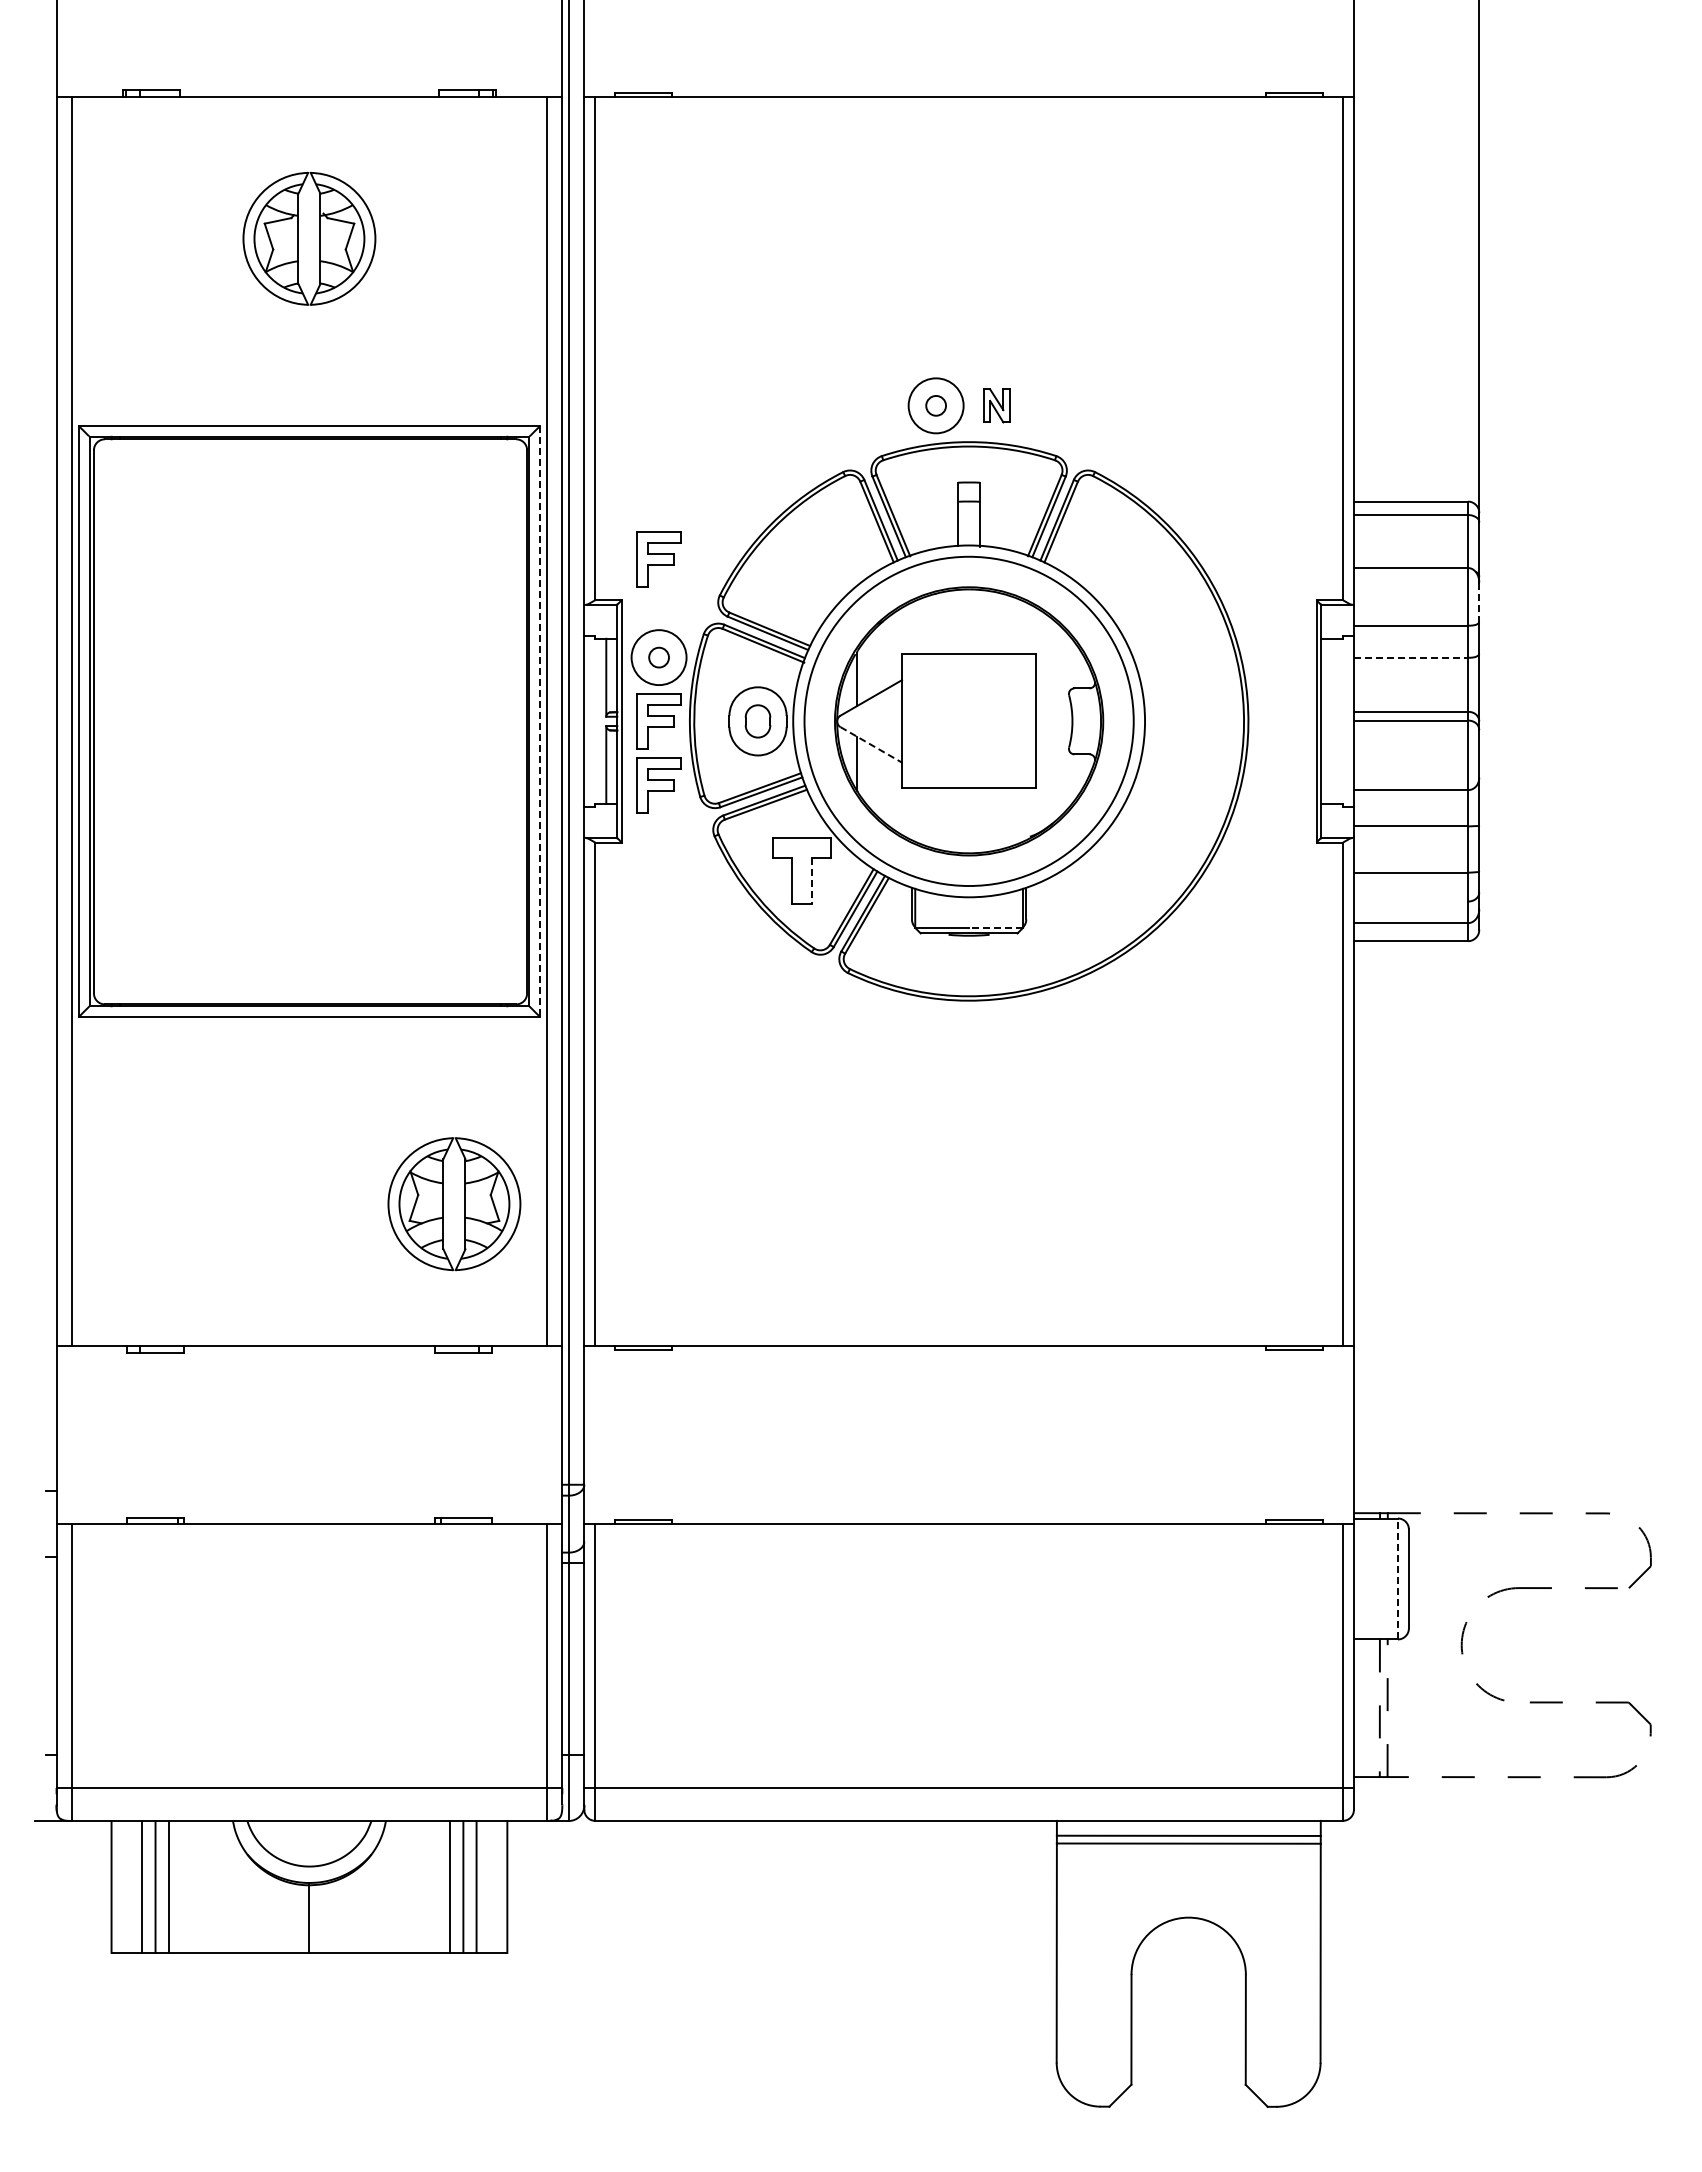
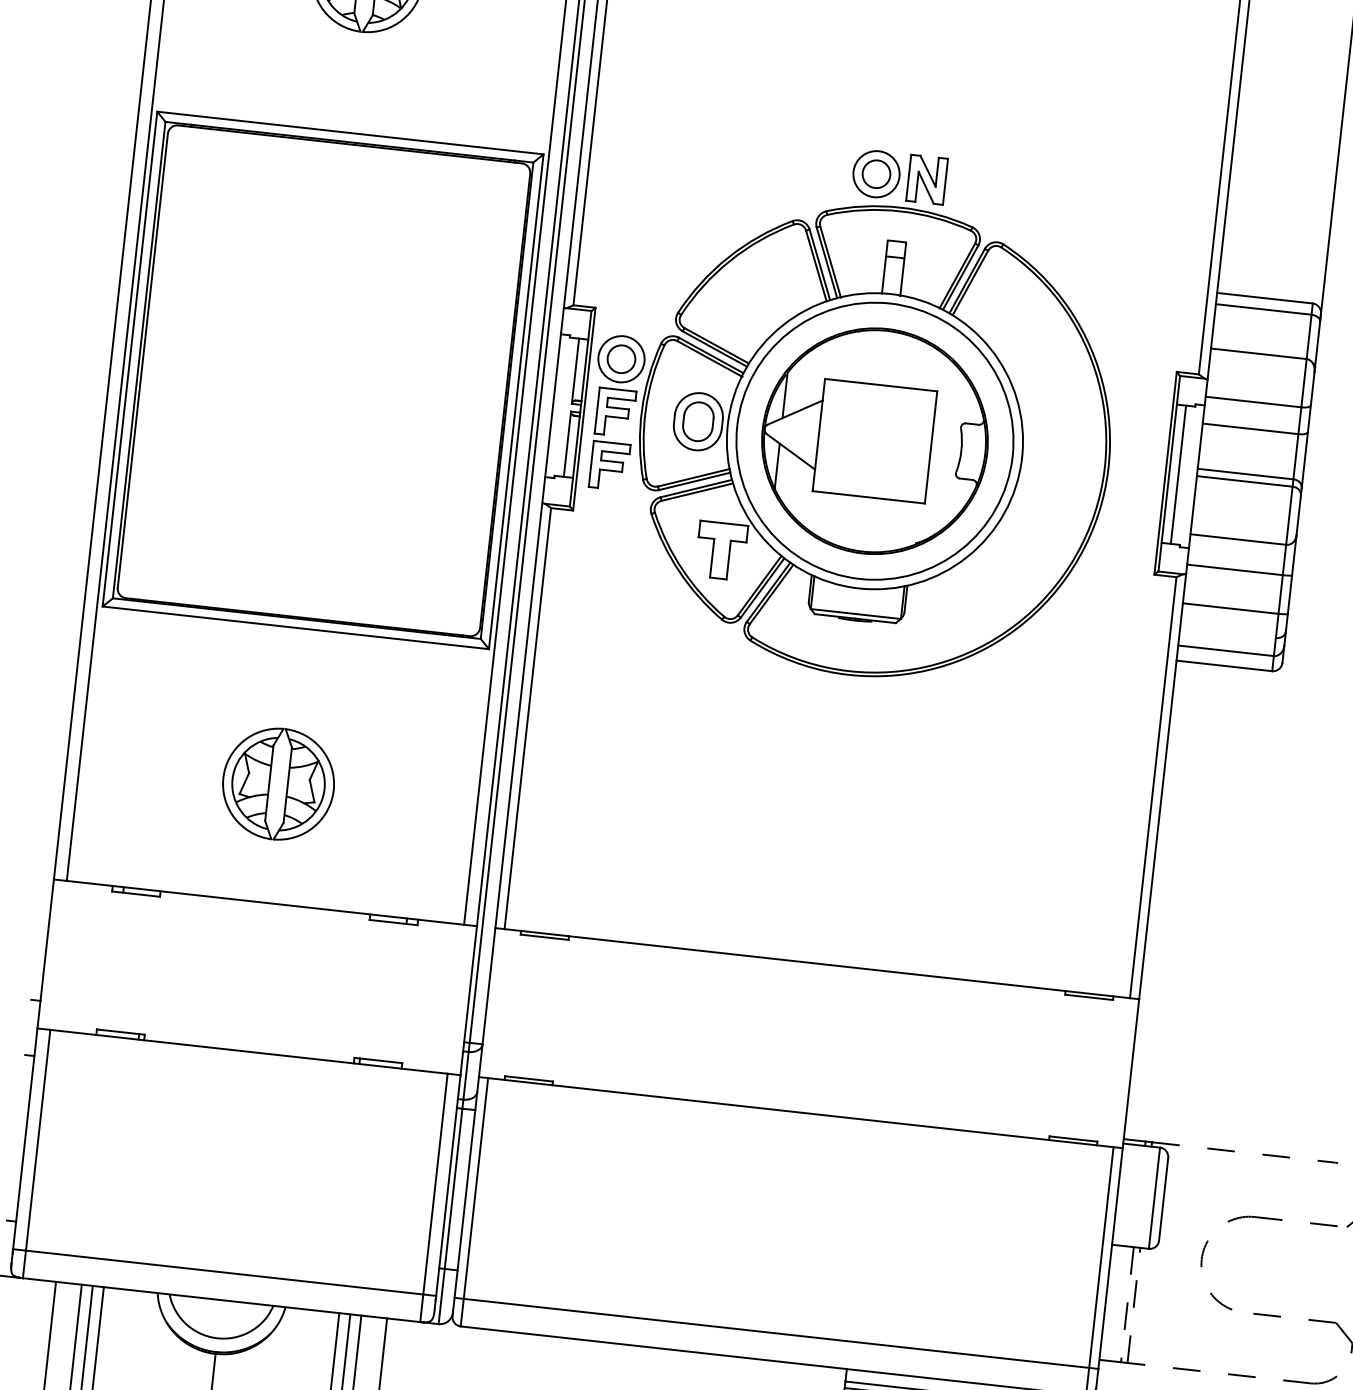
circle: (935, 405) -> (876, 173), size x1.67
part: (996, 405) -> (927, 179), size x1.67
part: (658, 559) -> (630, 277), removed
line: (1479, 602) -> (1312, 388), dashed -> solid
circle: (658, 657) -> (621, 359), size x1.67
line: (1411, 657) -> (1250, 428), dashed -> solid
line: (540, 721) -> (516, 401), dashed -> solid
part: (757, 721) -> (697, 421), size x1.43
line: (1331, 721) -> (1178, 474), added
line: (871, 744) -> (791, 451), dashed -> solid
line: (811, 881) -> (728, 560), dashed -> solid
line: (996, 927) -> (878, 616), dashed -> solid
part: (454, 1204) -> (278, 784), moved
line: (1397, 1578) -> (1154, 1197), dashed -> solid

